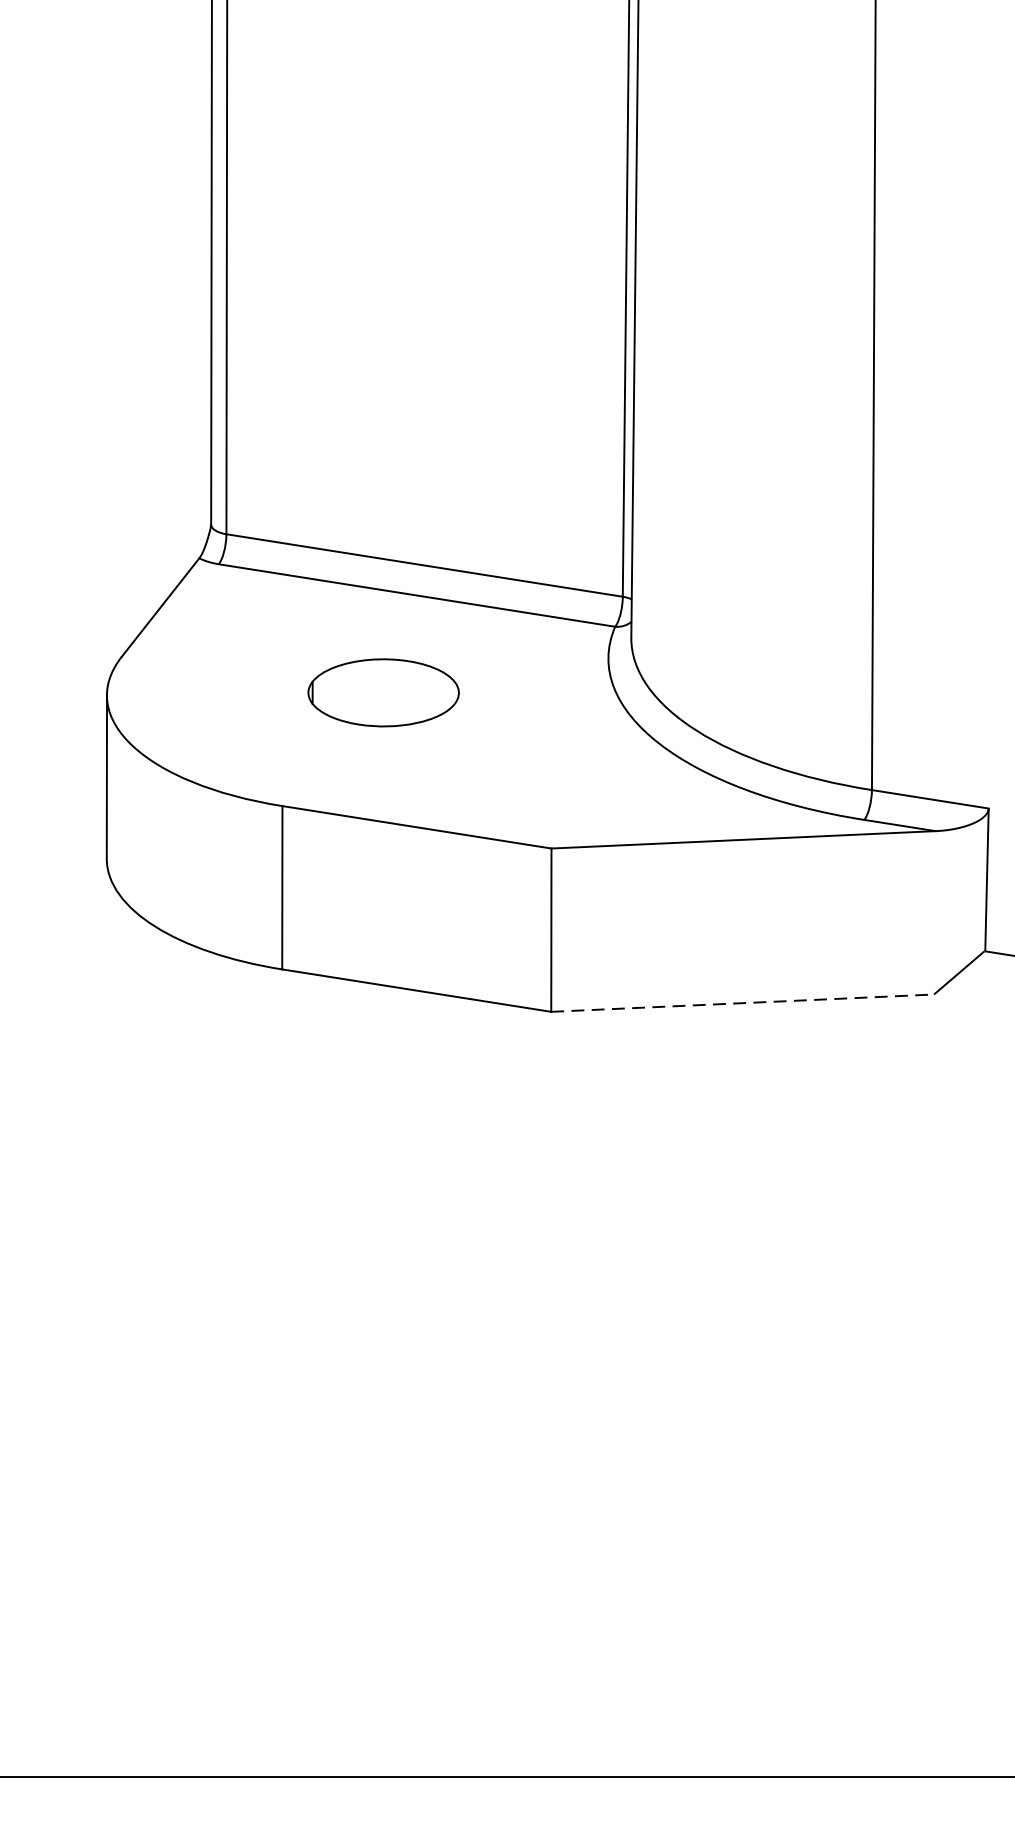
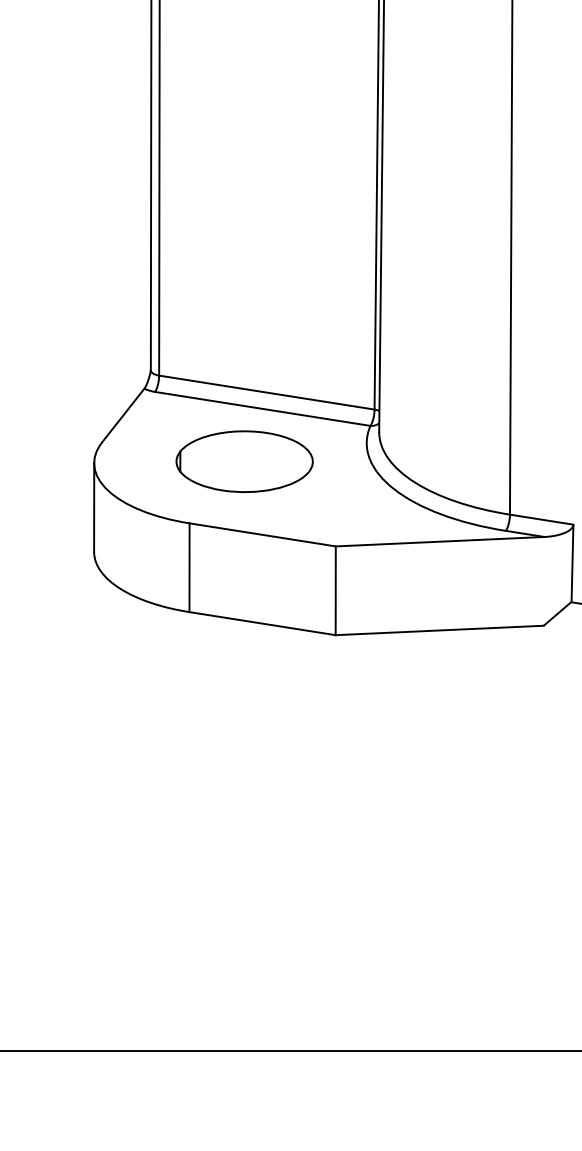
part: (383, 692) -> (244, 461), size x1.67
line: (744, 1003) -> (440, 630), dashed -> solid

